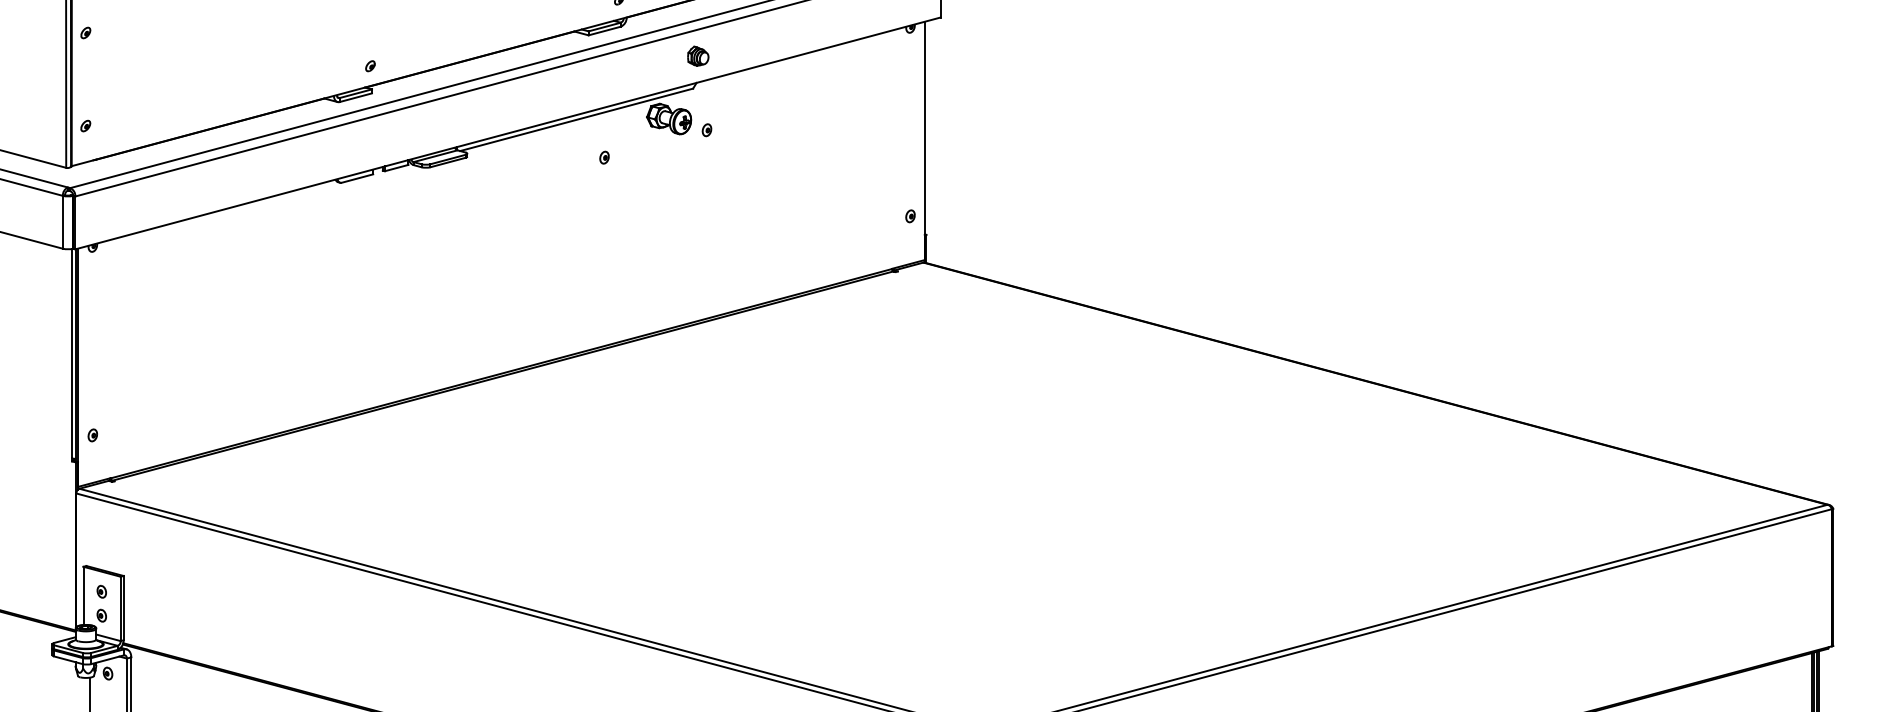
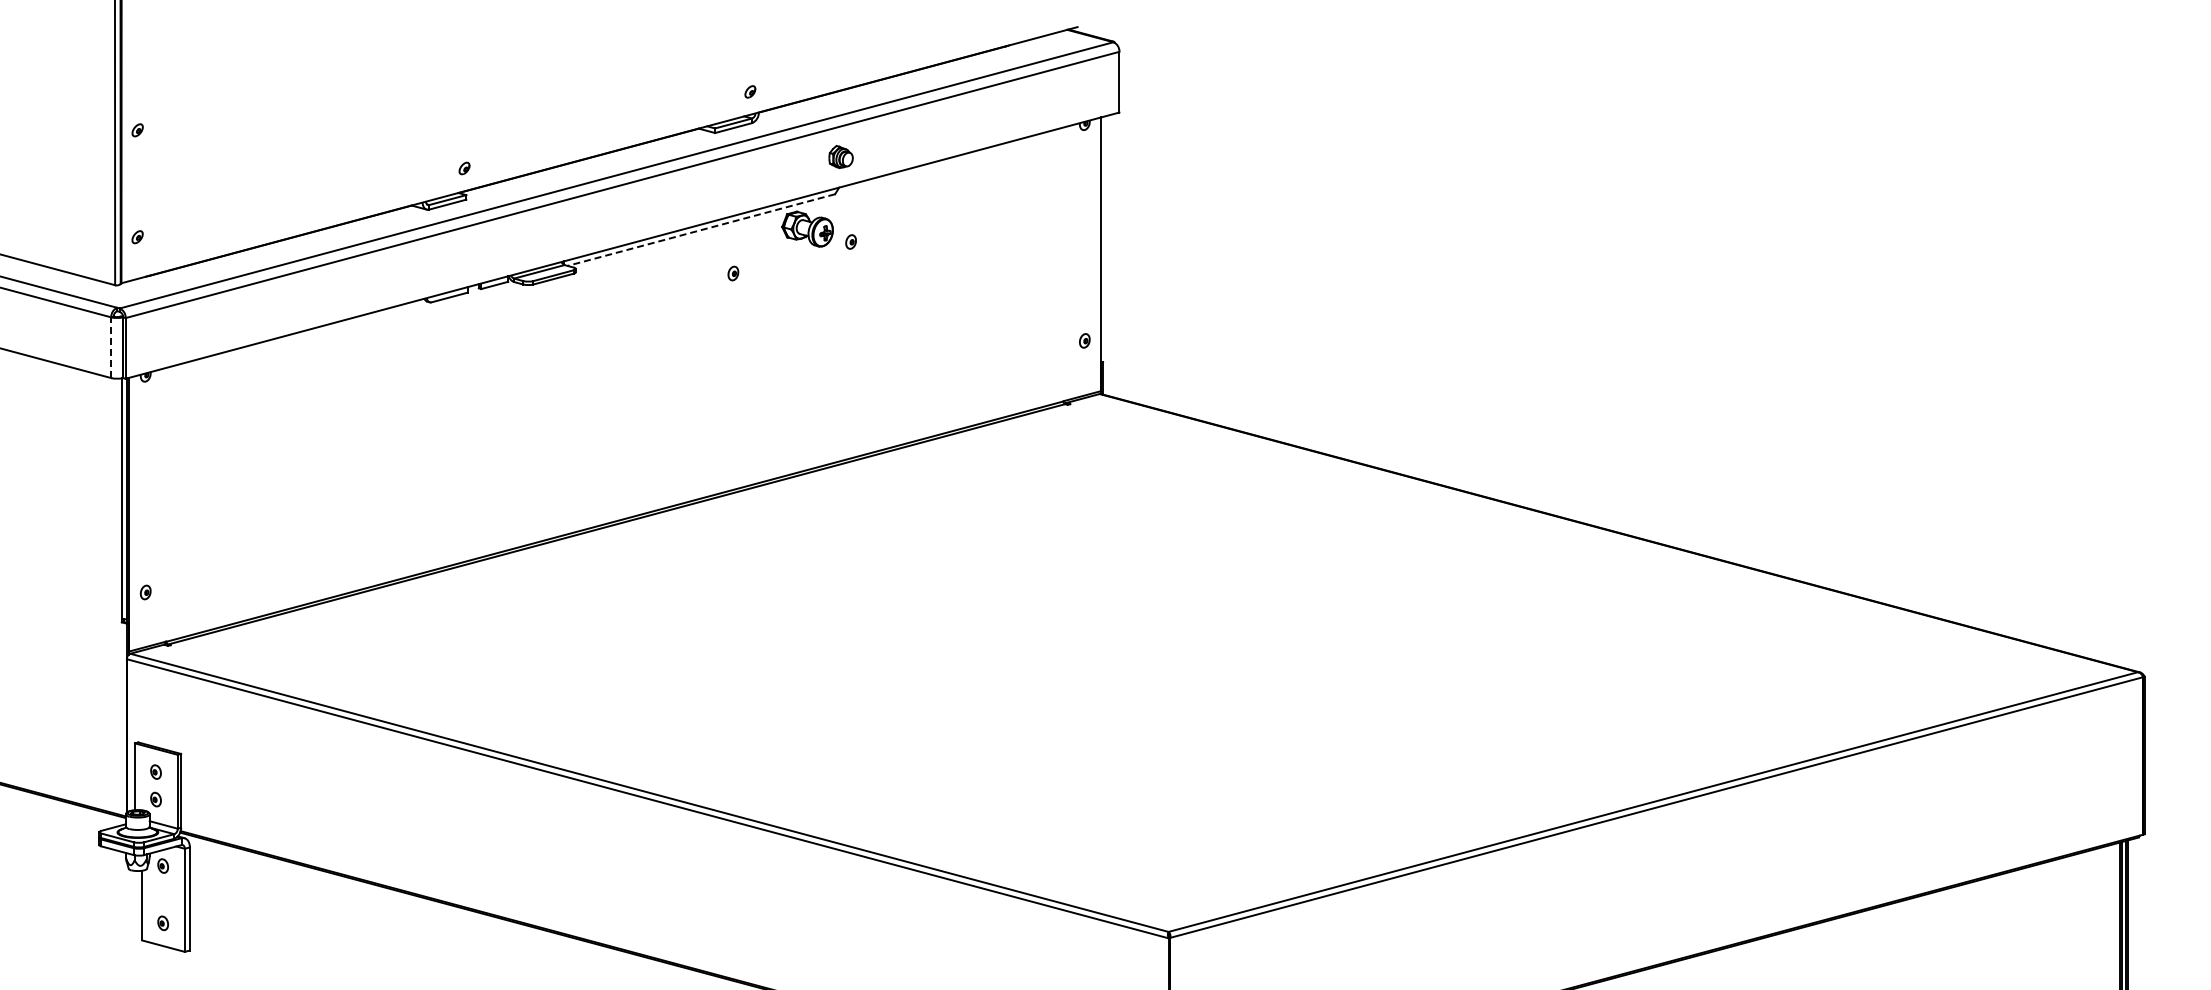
line: (575, 120) -> (700, 230), solid -> dashed
line: (63, 222) -> (111, 347), solid -> dashed

